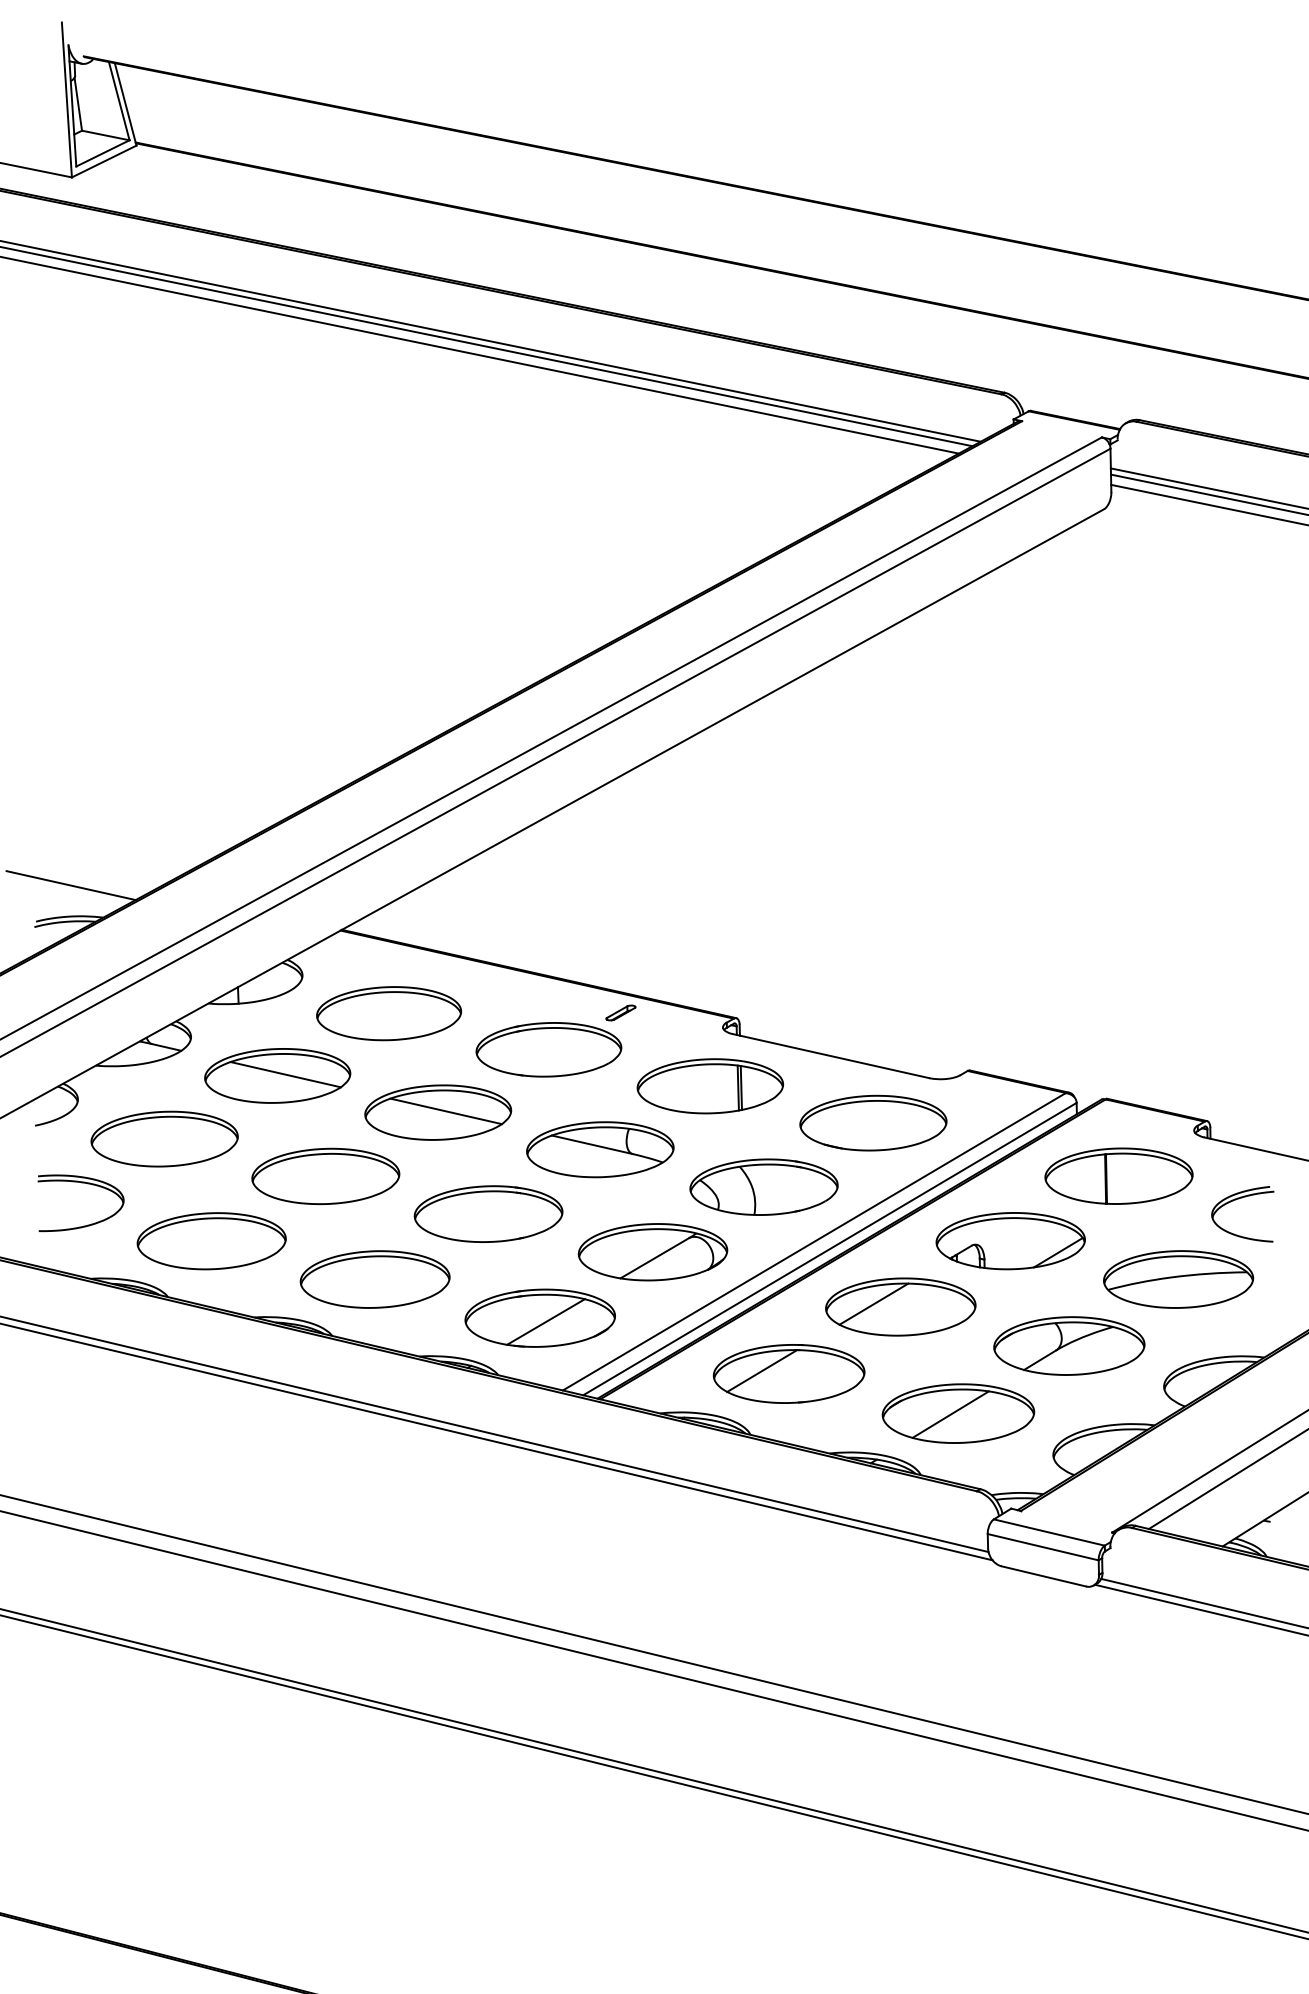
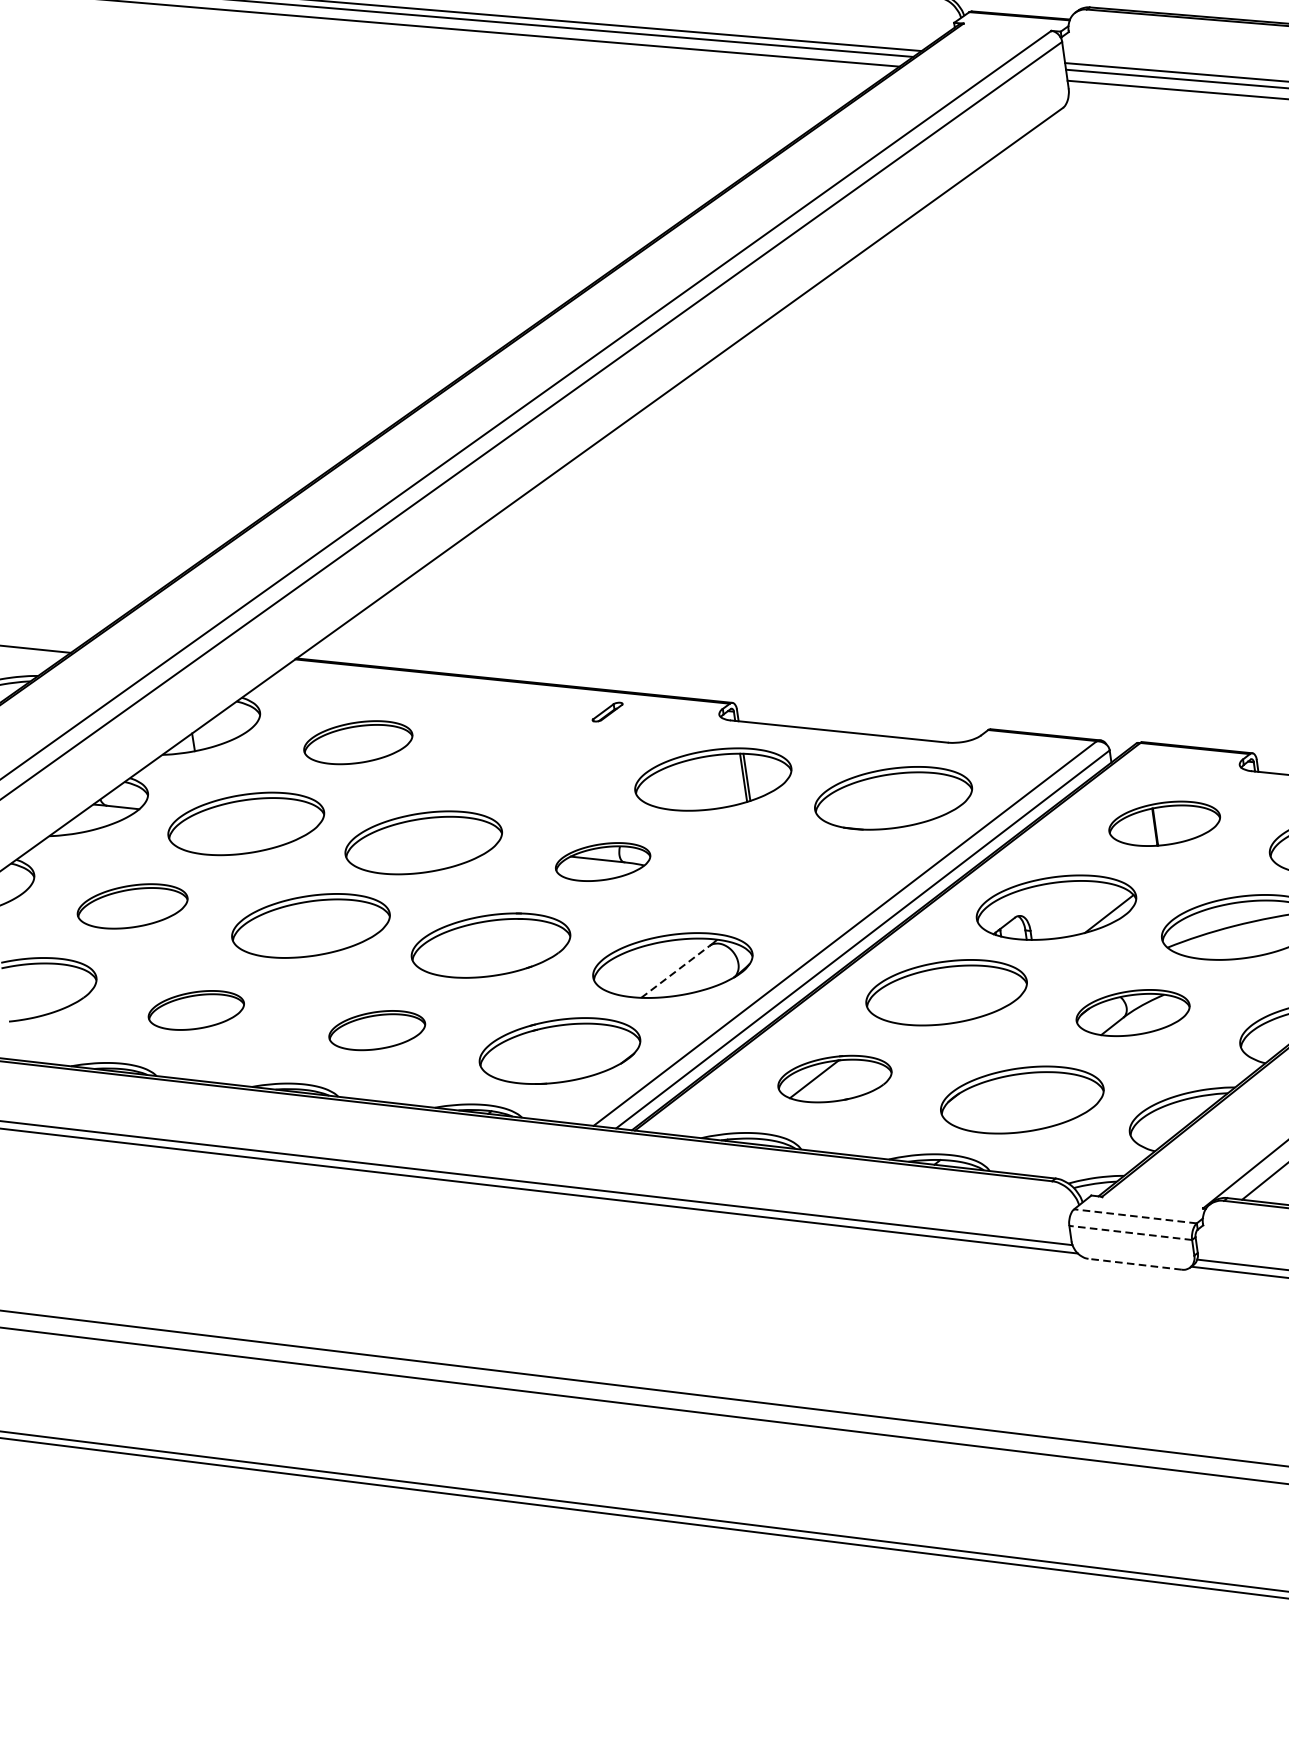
part: (389, 1013) -> (358, 742), size x0.7
part: (548, 1049) -> (534, 760), removed
line: (285, 1074) -> (254, 821), removed
line: (445, 1111) -> (431, 840), removed
part: (164, 1138) -> (132, 905), size x0.7
part: (600, 1149) -> (603, 861), size x0.6
part: (1118, 1175) -> (1164, 823), size x0.7
part: (763, 1186) -> (783, 880), removed
part: (211, 1241) -> (196, 1010), size x0.6
line: (654, 1258) -> (675, 972), solid -> dashed
part: (374, 1279) -> (376, 1030), size x0.6
line: (873, 1303) -> (916, 992), removed
line: (545, 1321) -> (566, 1053), removed
part: (1069, 1345) -> (1133, 1012), size x0.7
part: (788, 1373) -> (834, 1078), size x0.7
line: (950, 1414) -> (1013, 1101), removed
line: (1049, 1532) -> (1135, 1216), solid -> dashed
line: (1042, 1547) -> (1130, 1233), solid -> dashed
line: (1043, 1576) -> (1134, 1264), solid -> dashed

